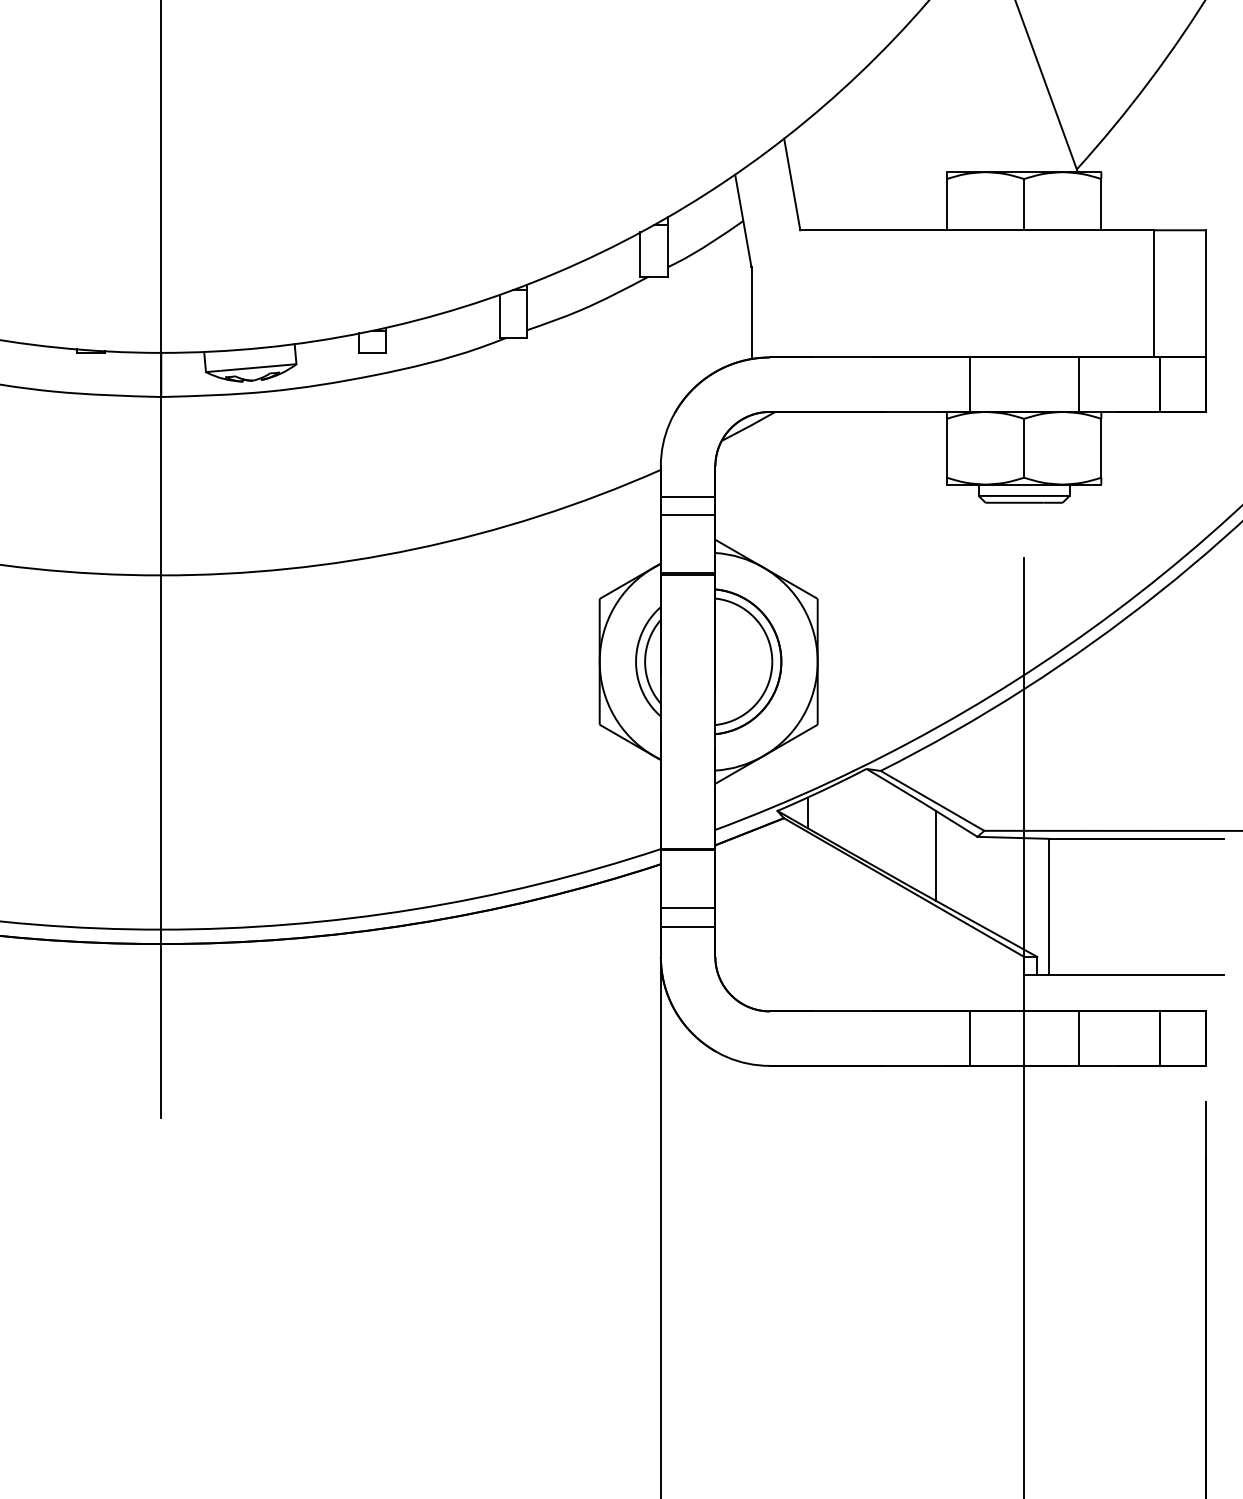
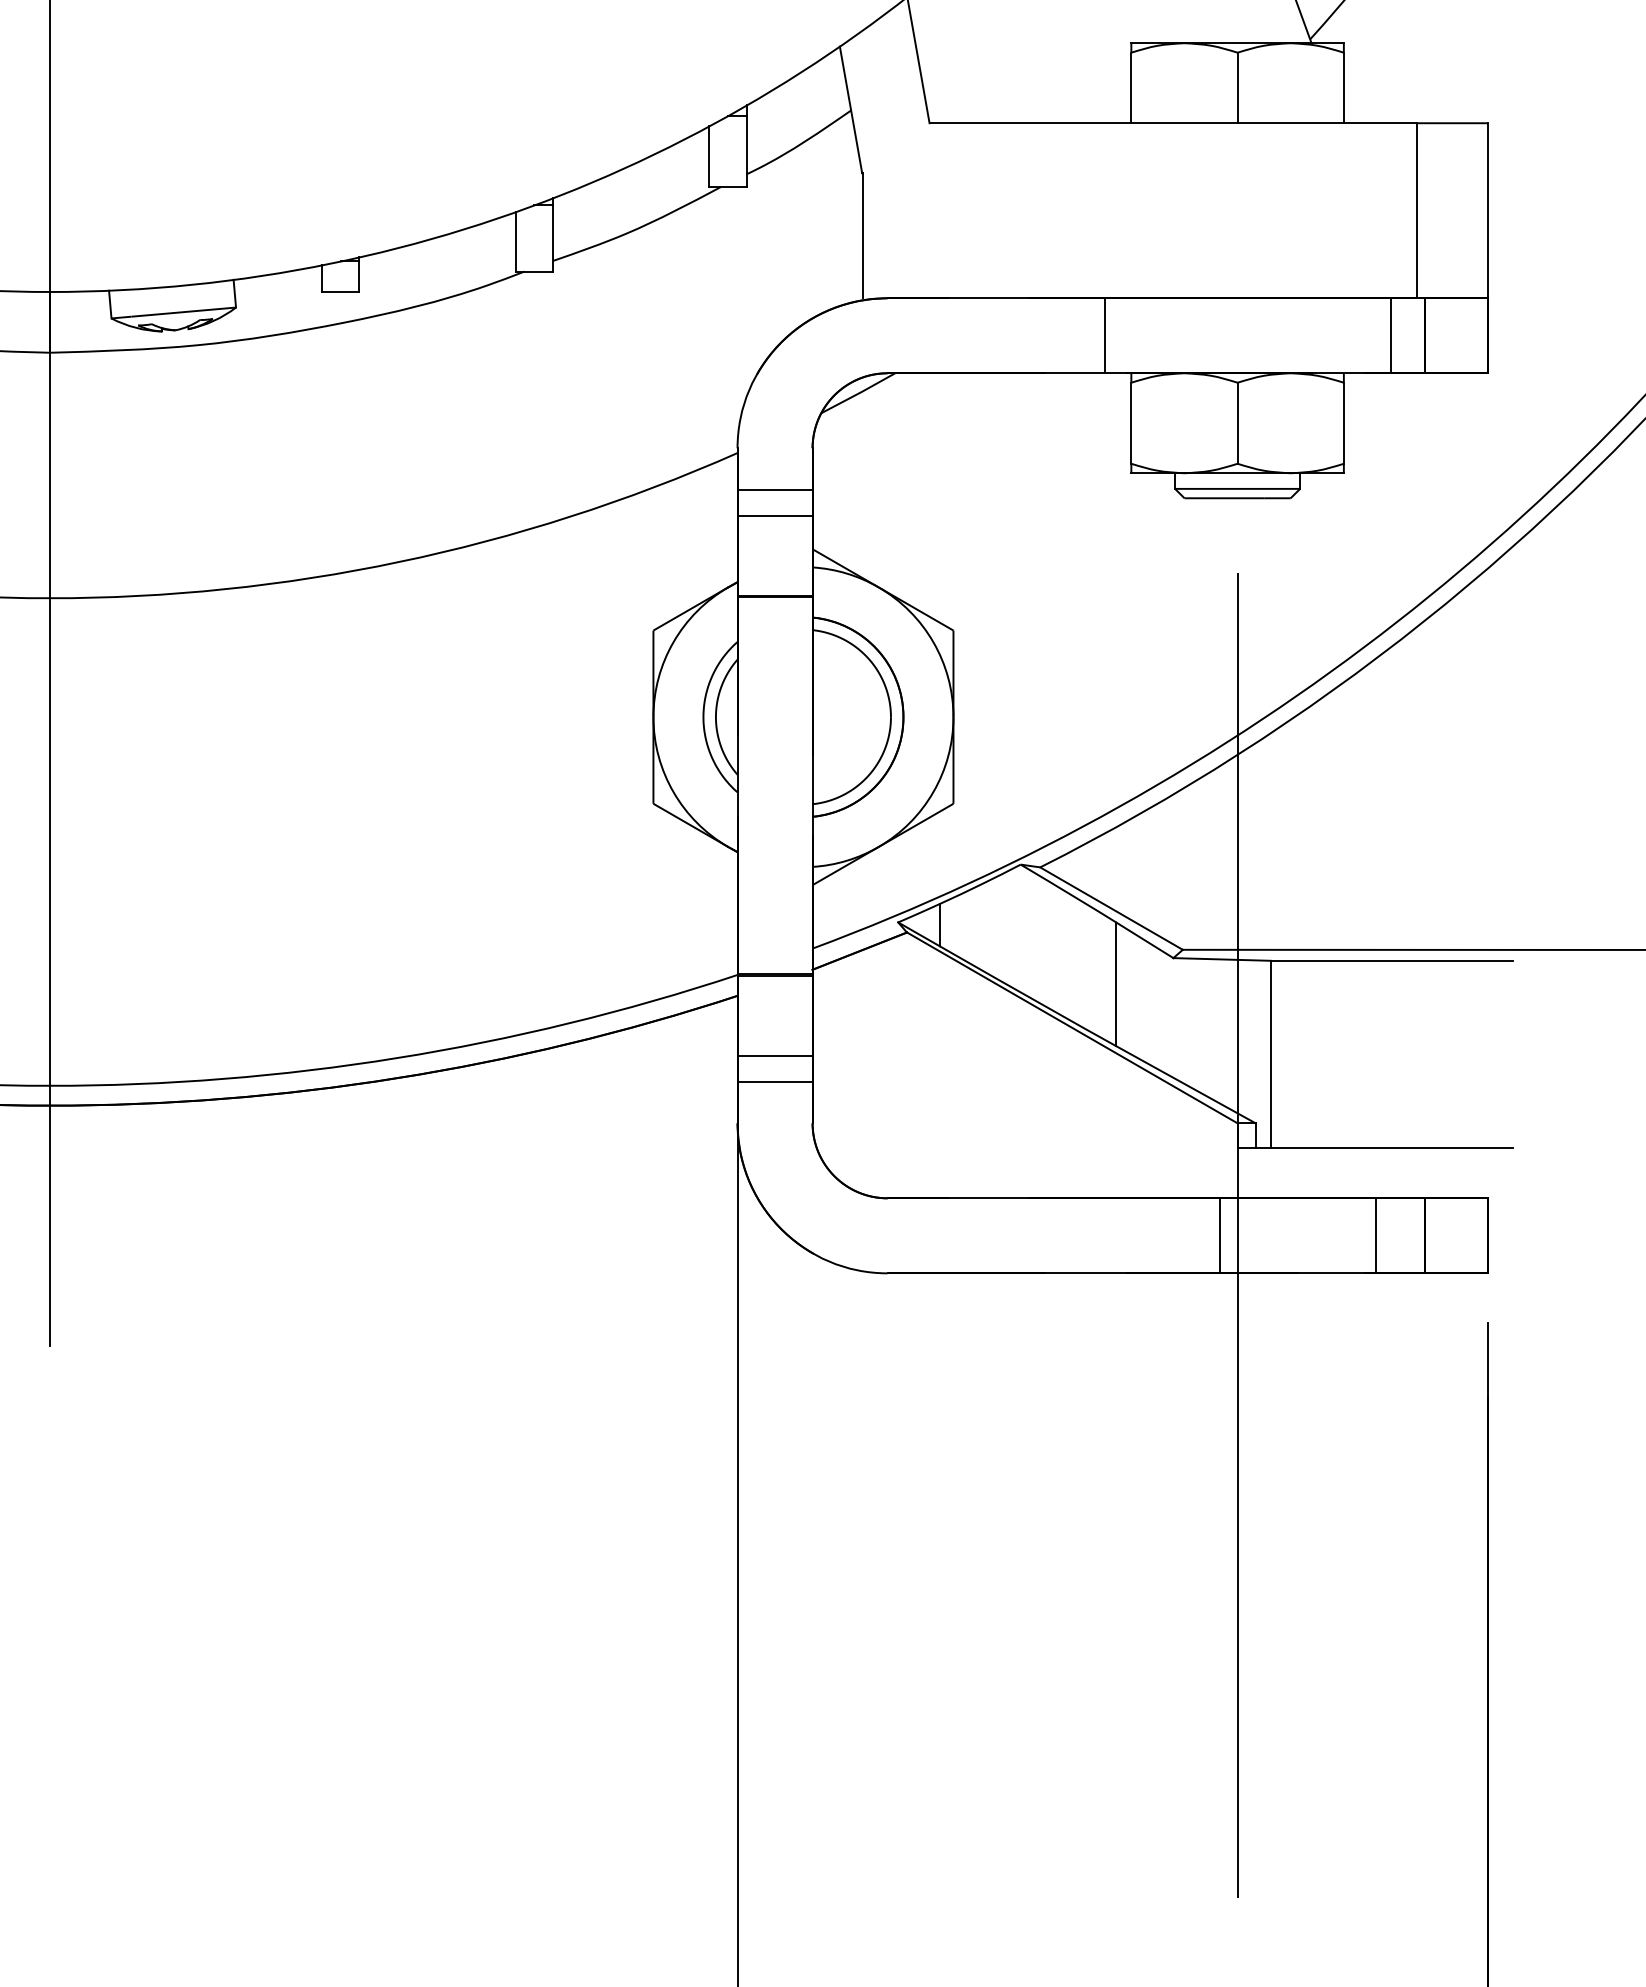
line: (969, 384) -> (1104, 335), moved
line: (1078, 384) -> (1390, 335), moved
line: (969, 1038) -> (1220, 1235), moved
line: (1078, 1038) -> (1375, 1235), moved

